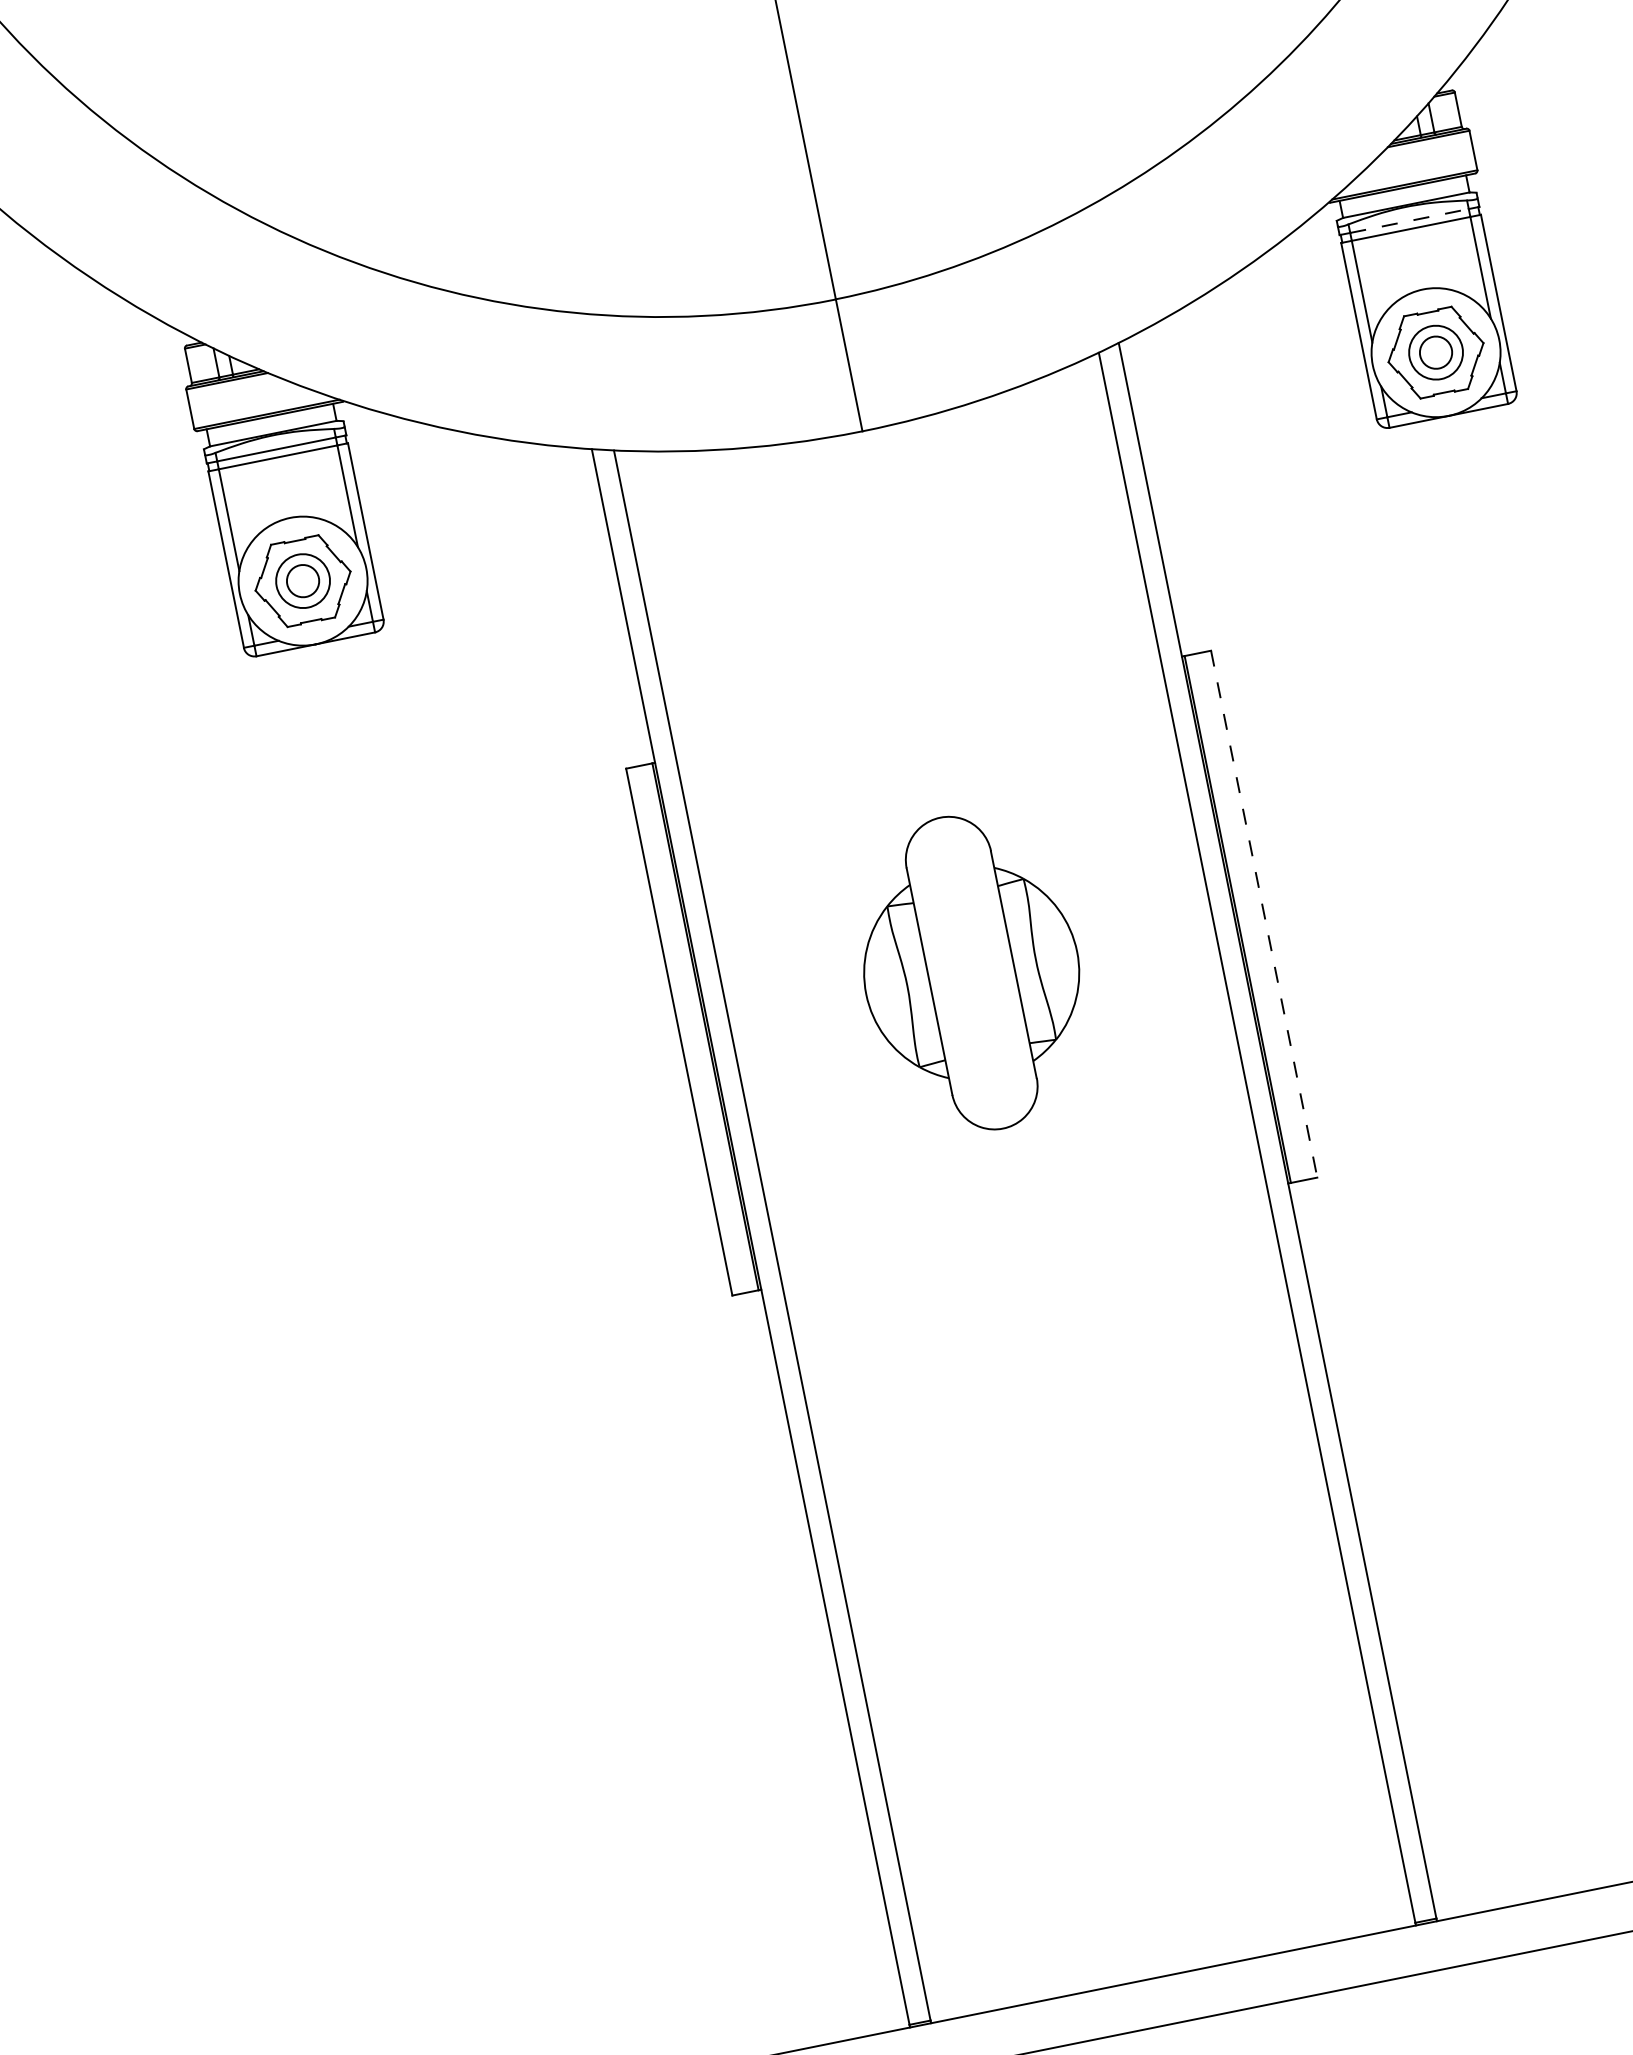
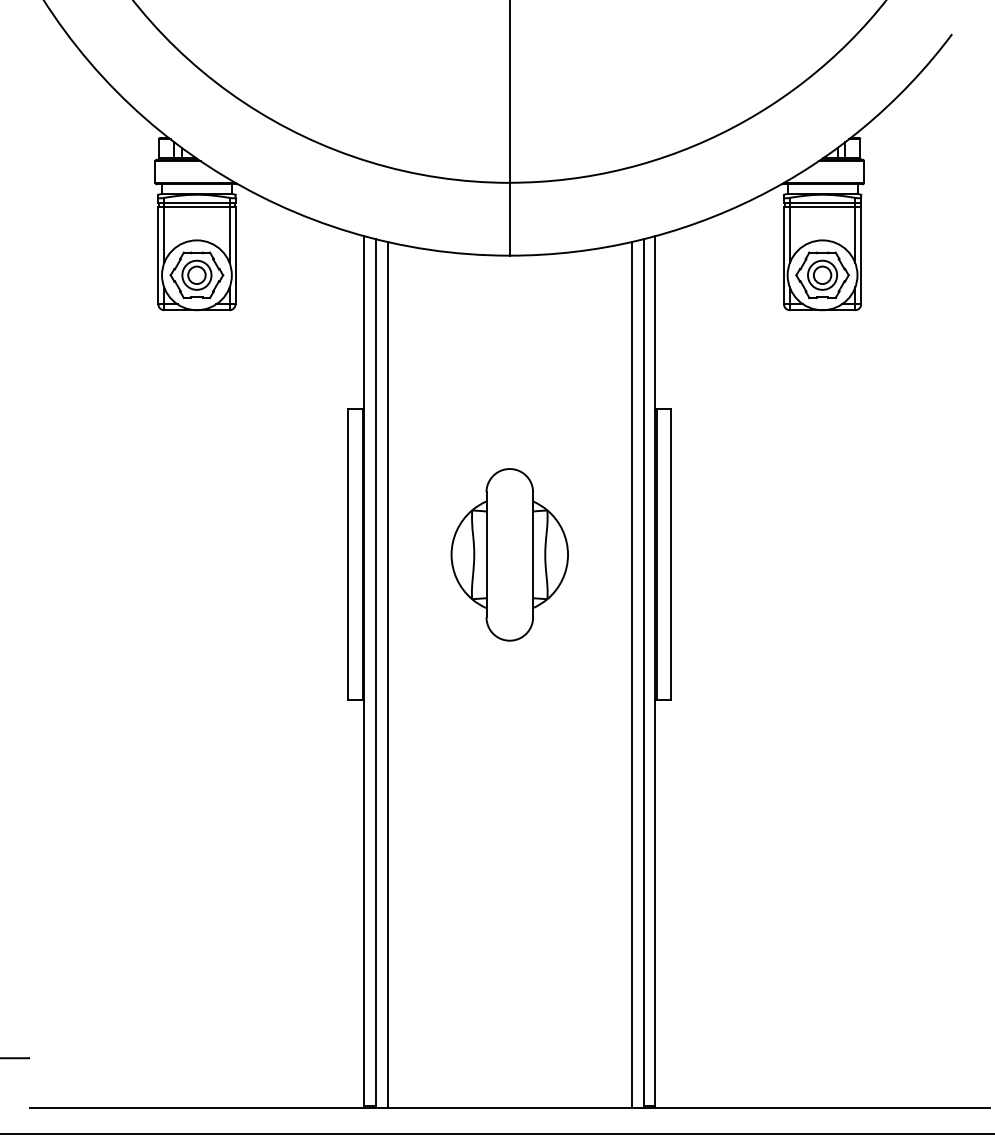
line: (1409, 220) -> (822, 202), dashed -> solid
line: (1264, 915) -> (671, 555), dashed -> solid
line: (1237, 1144) -> (632, 674), added
line: (793, 1234) -> (387, 674), added

